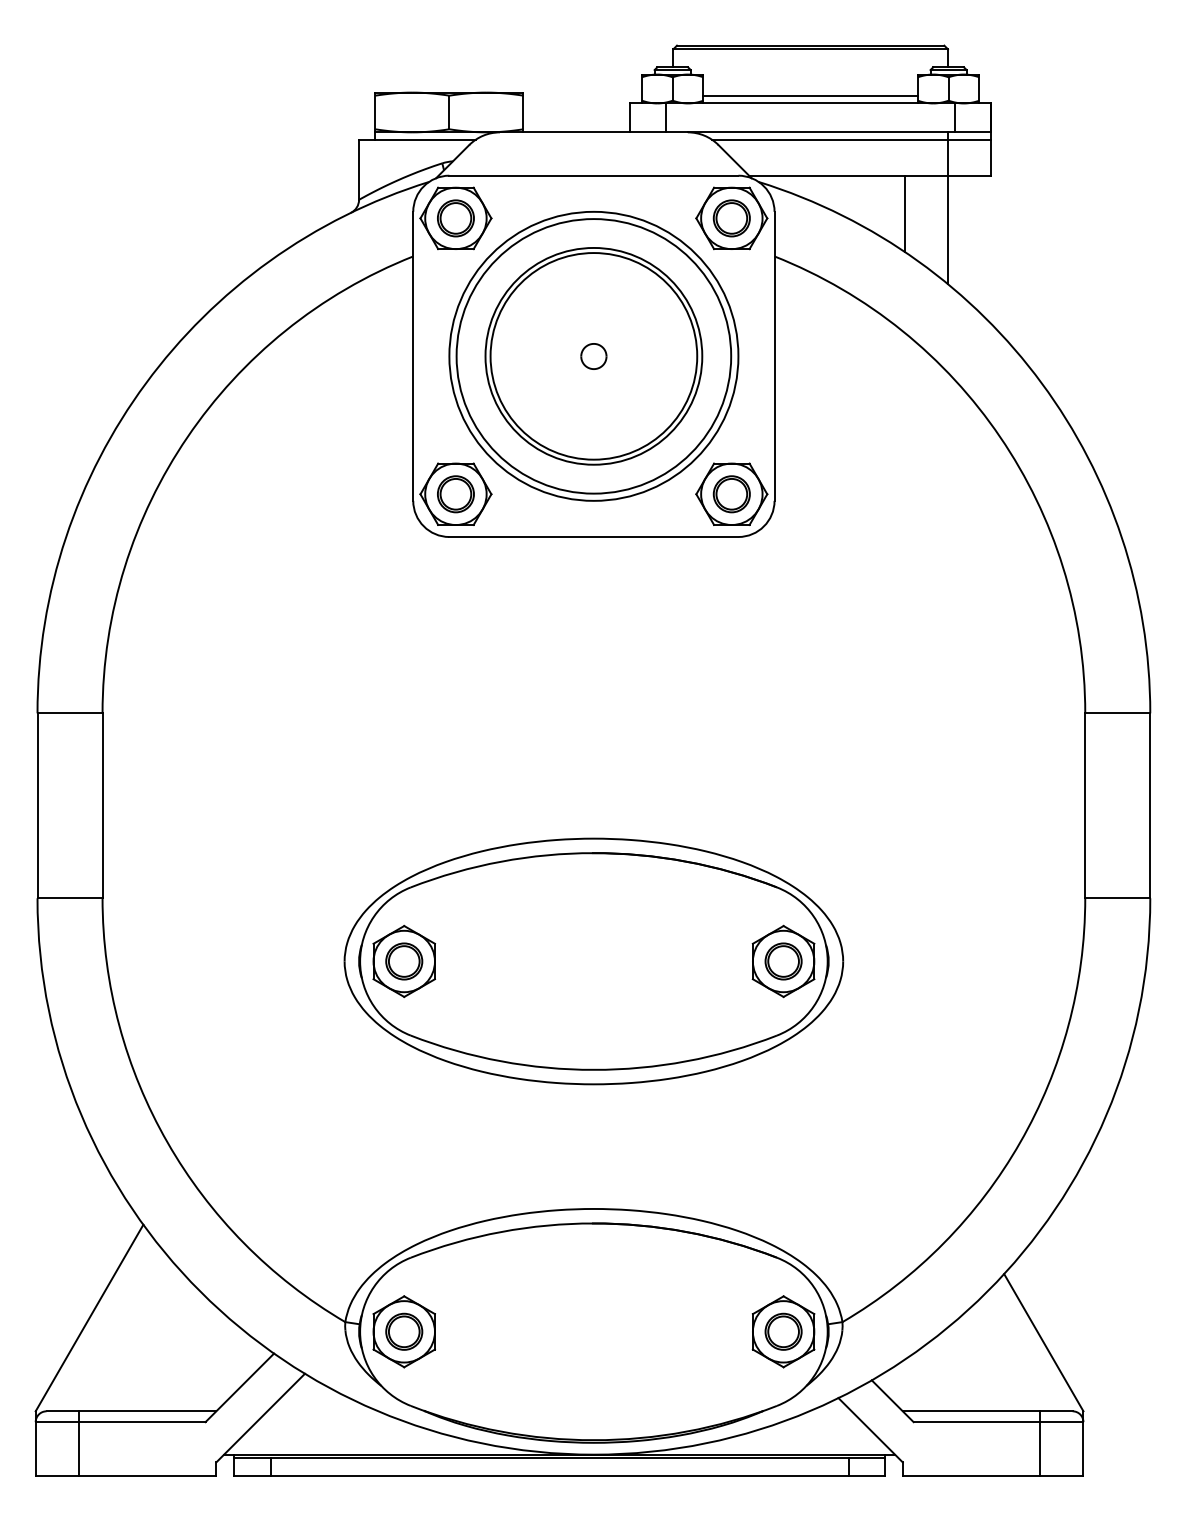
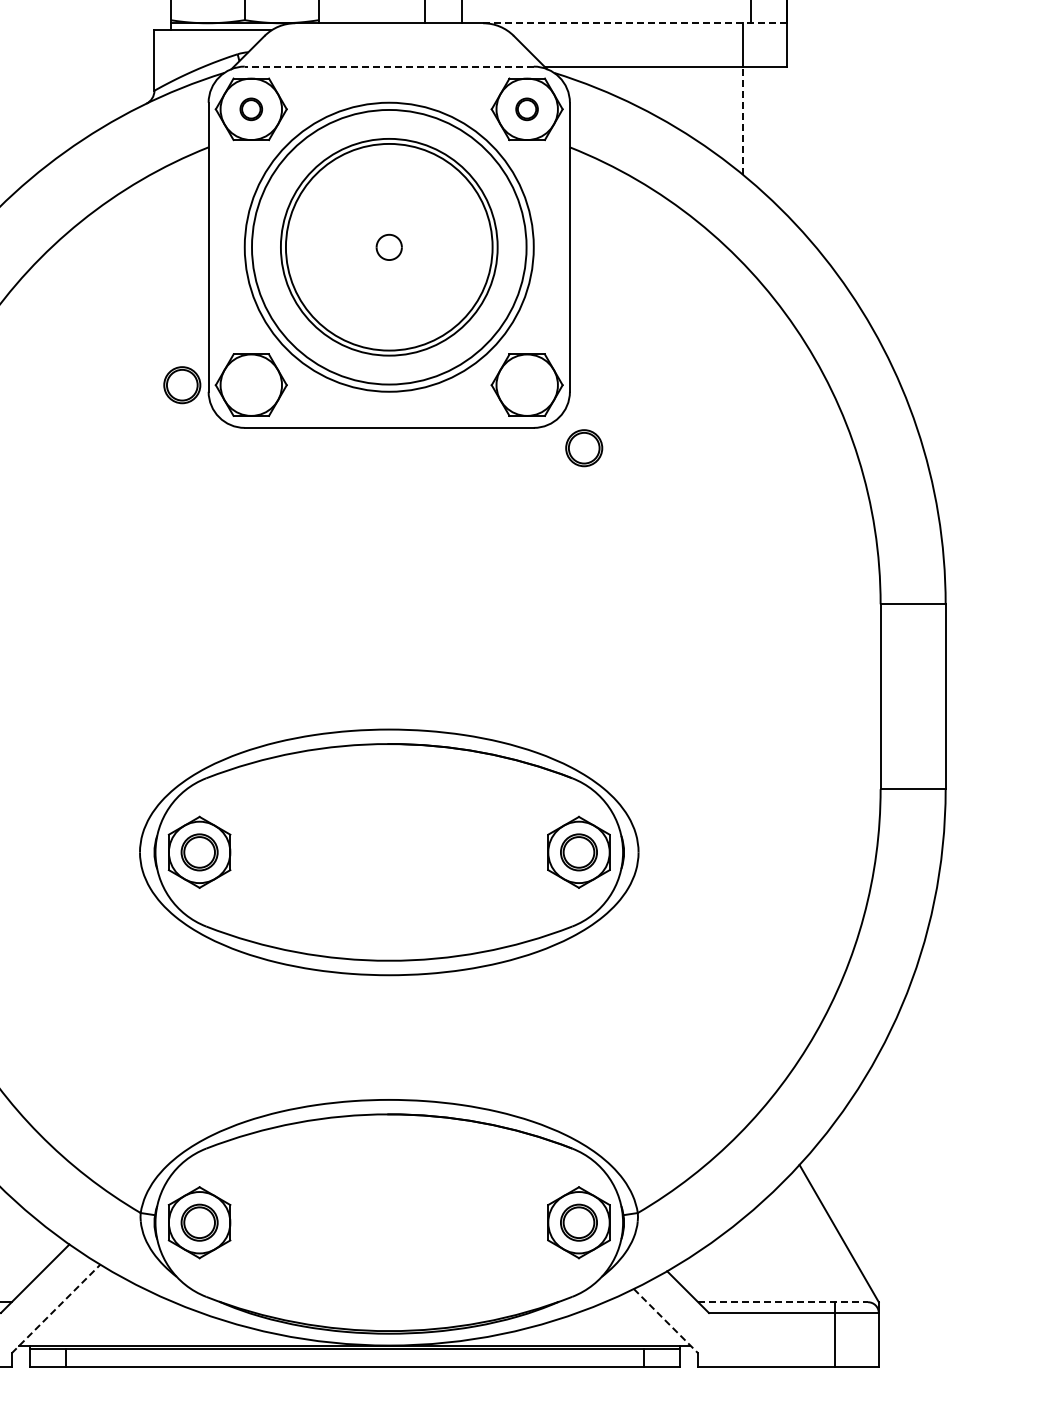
line: (839, 132) -> (634, 23), solid -> dashed
line: (851, 139) -> (646, 30), removed
line: (593, 175) -> (388, 66), solid -> dashed
line: (904, 213) -> (699, 104), removed
part: (455, 218) -> (250, 109), size x0.6
part: (731, 218) -> (526, 109), size x0.6
line: (947, 229) -> (742, 120), solid -> dashed
part: (455, 494) -> (181, 385), moved
part: (731, 494) -> (583, 448), moved
line: (987, 1411) -> (782, 1302), solid -> dashed
line: (260, 1418) -> (55, 1309), solid -> dashed
line: (870, 1430) -> (665, 1321), solid -> dashed

